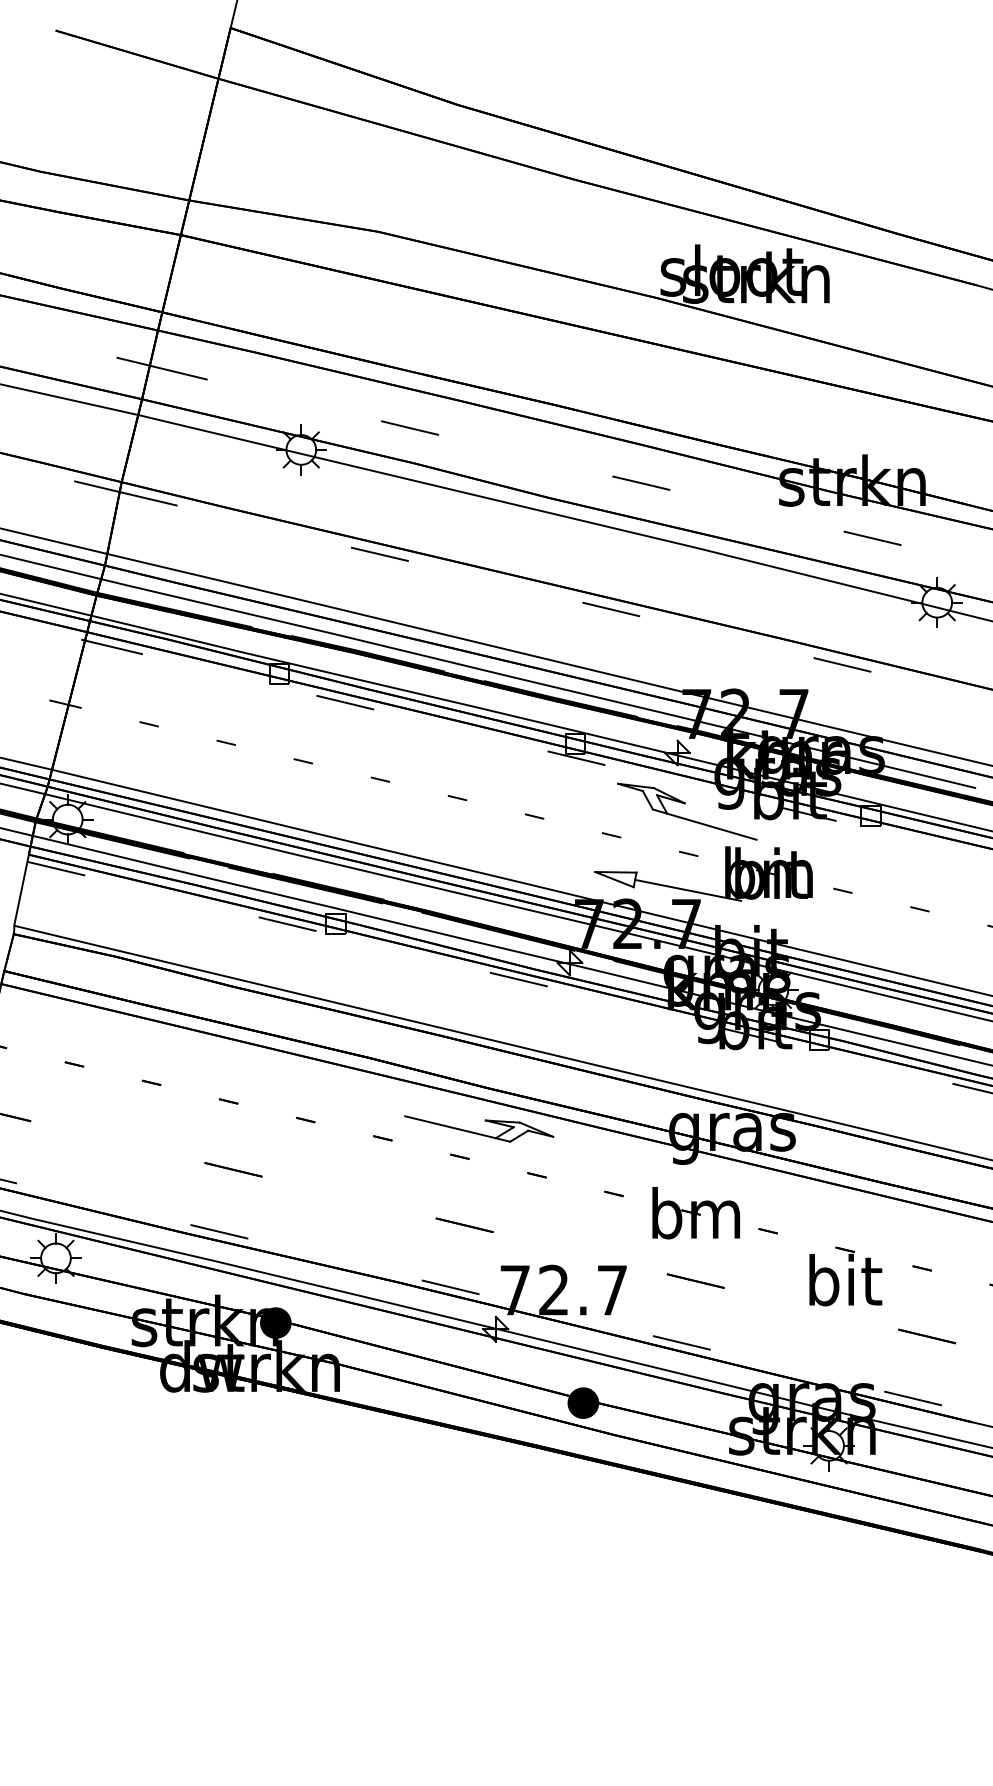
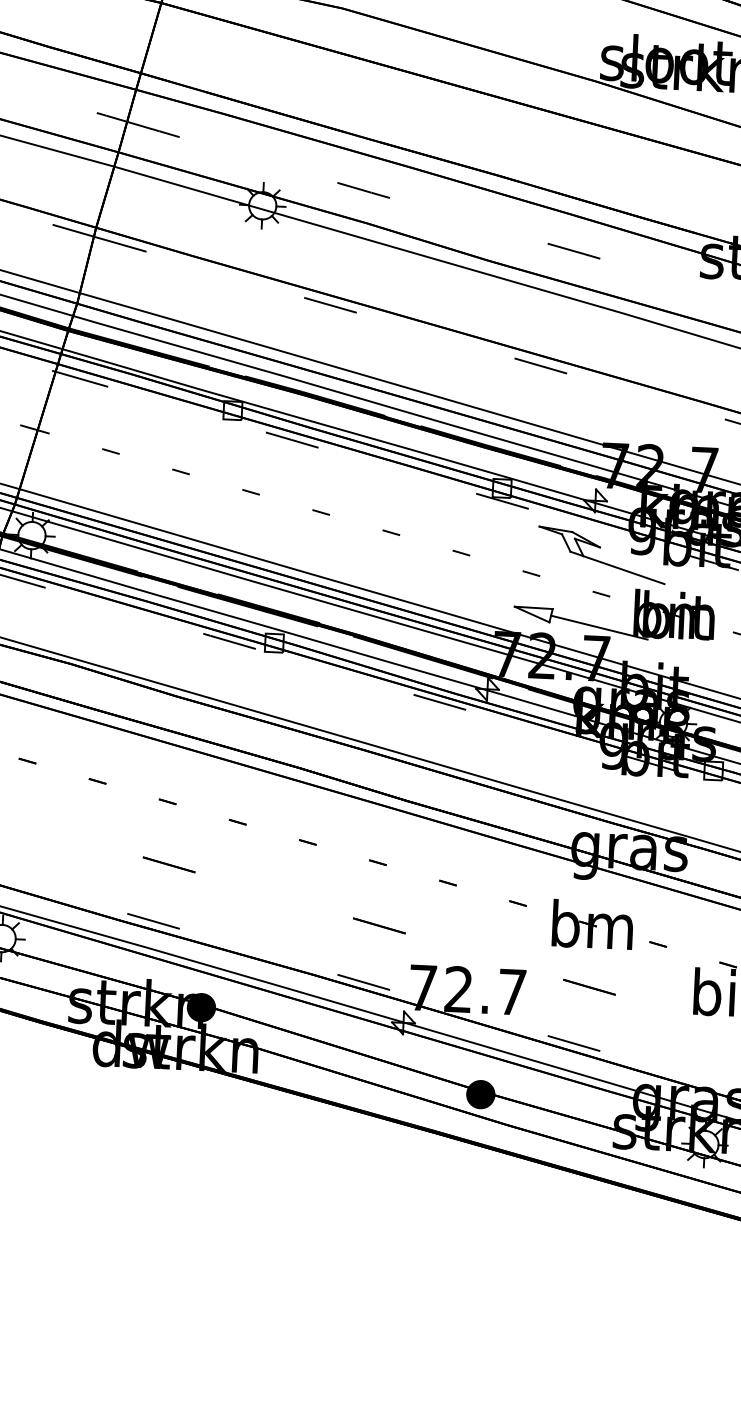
part: (479, 1128) -> (397, 837), removed

